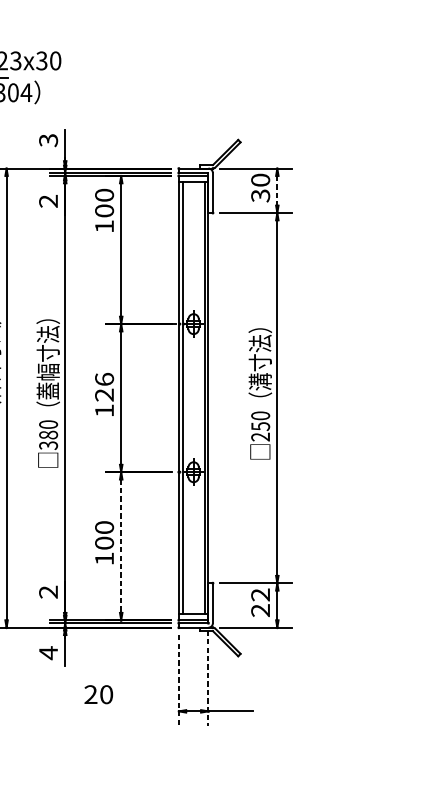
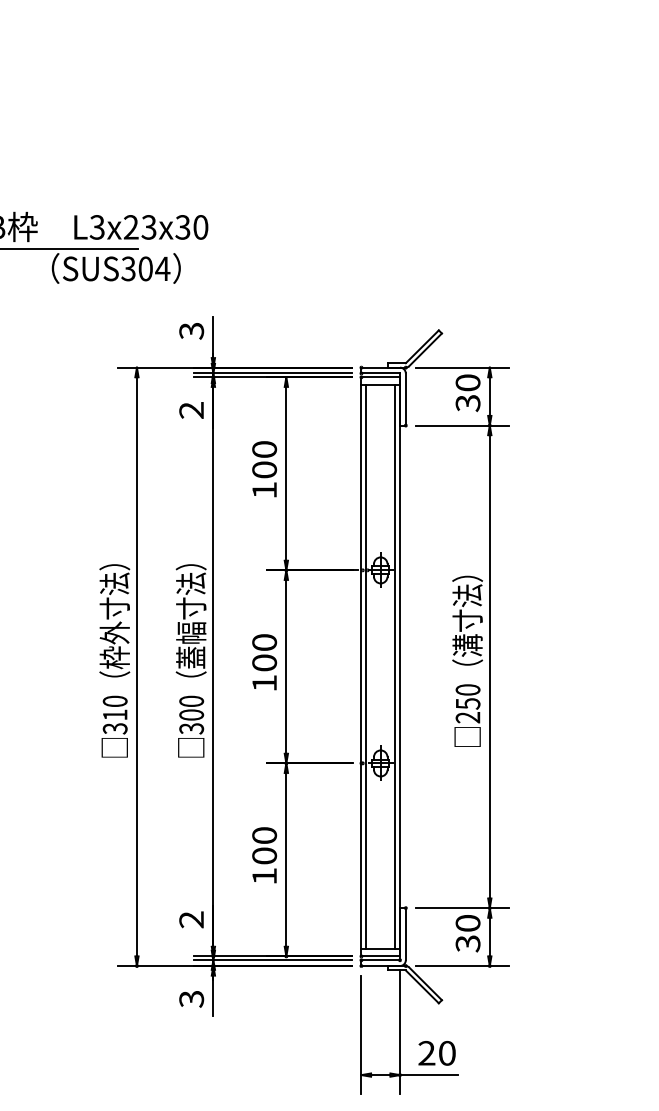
line: (277, 191) -> (489, 397), dashed -> solid
text: (104, 210) -> (264, 469), moved
text: (104, 387) -> (264, 652), 126 -> 100
text: (48, 434) -> (191, 714), 380 -> 300
line: (121, 545) -> (286, 859), dashed -> solid
text: (260, 602) -> (467, 933), 22 -> 30
text: (48, 653) -> (191, 999), 4 -> 3
line: (208, 678) -> (400, 1032), dashed -> solid
line: (178, 680) -> (361, 1035), dashed -> solid
text: (98, 694) -> (436, 1053), moved

